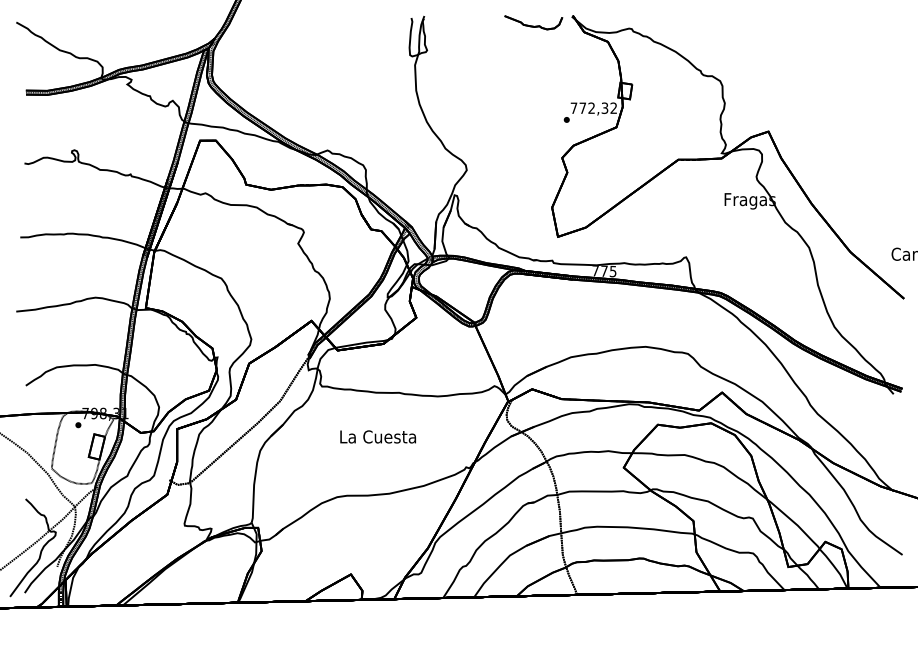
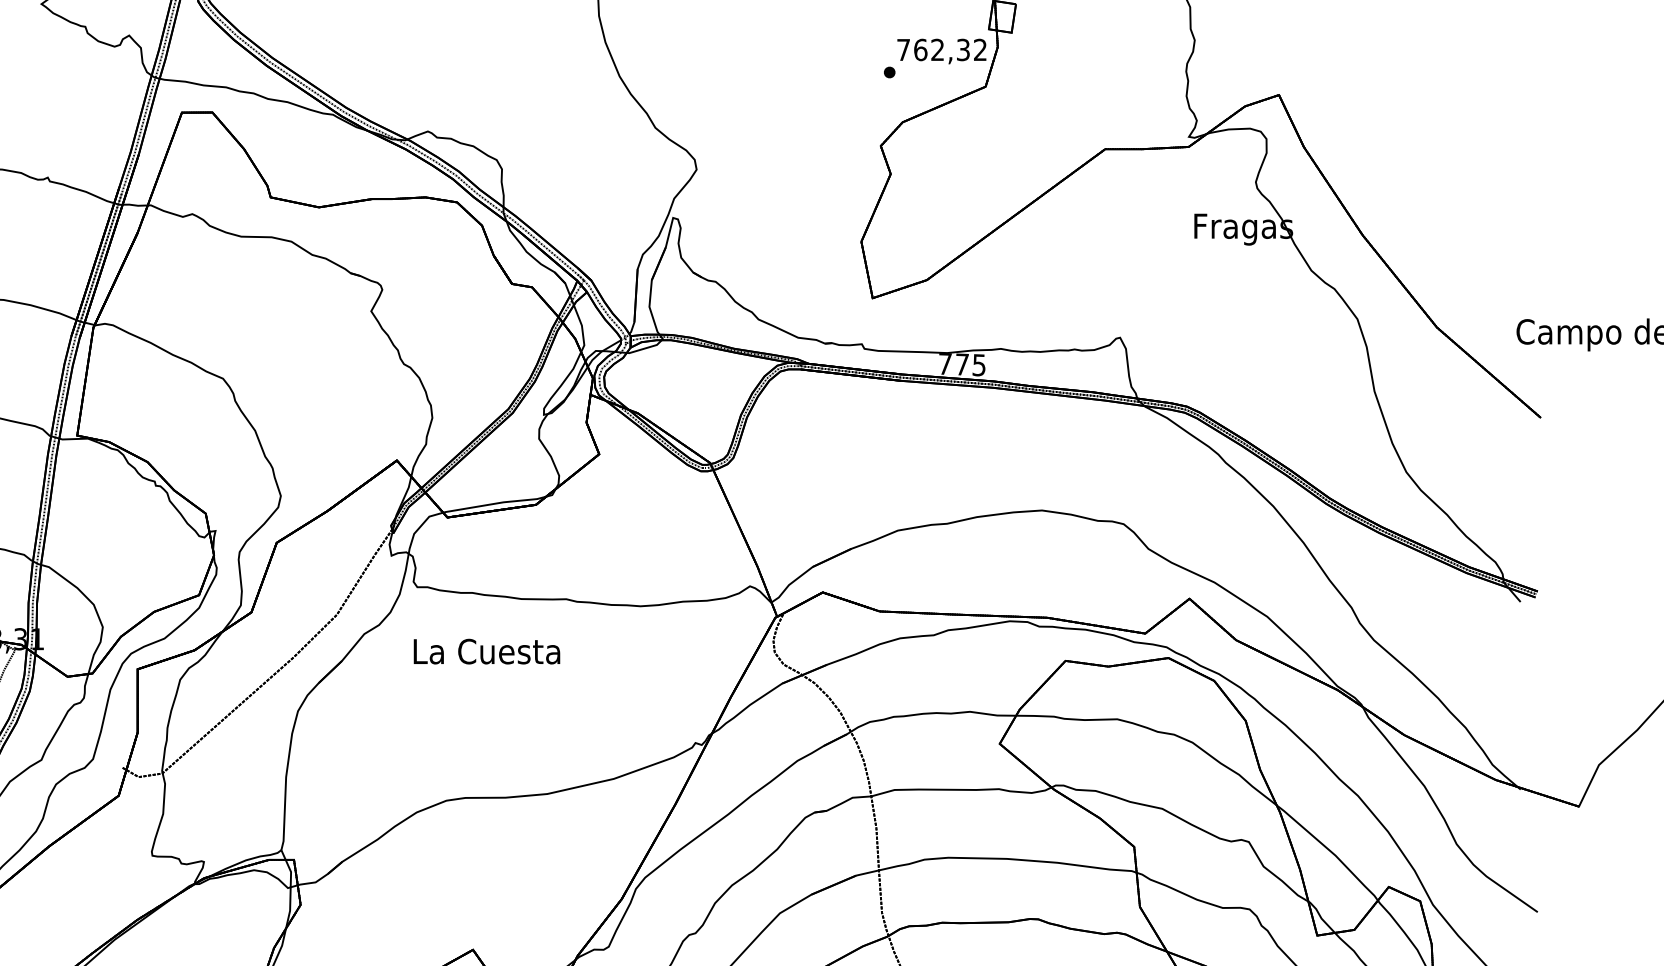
text: (582, 107) -> (919, 48), 772,32 -> 762,32
text: (377, 436) -> (485, 650), moved

